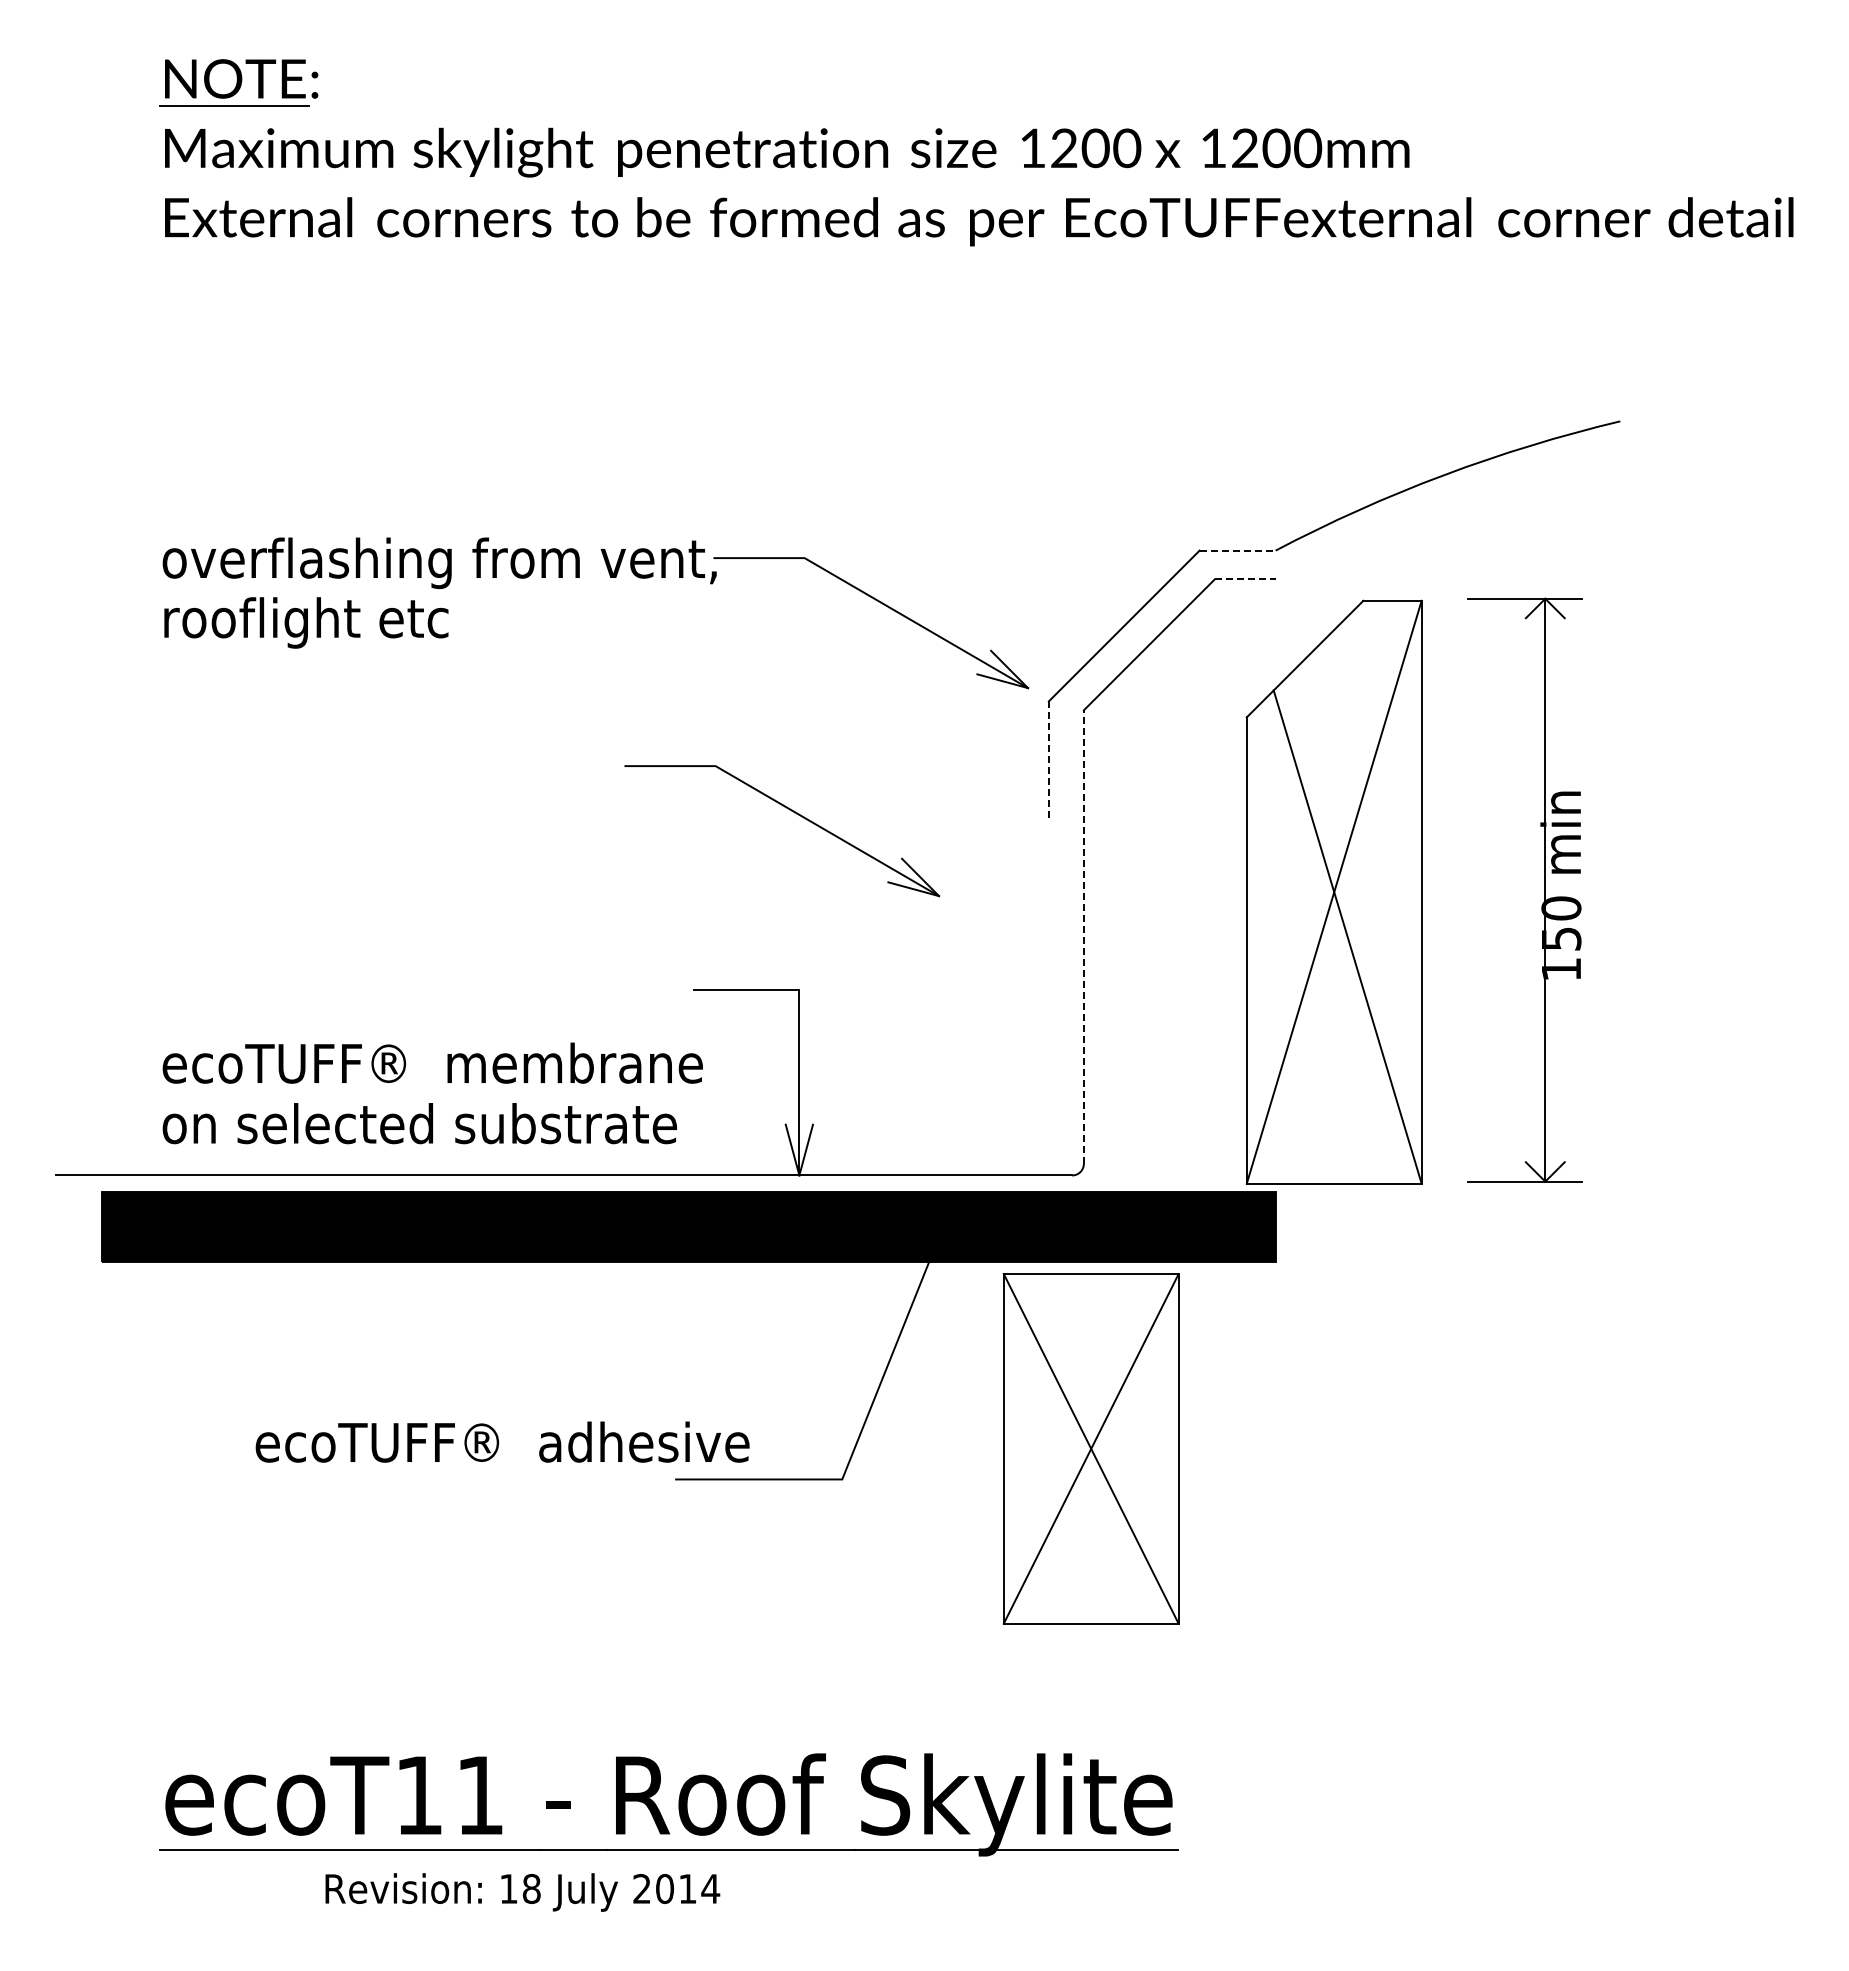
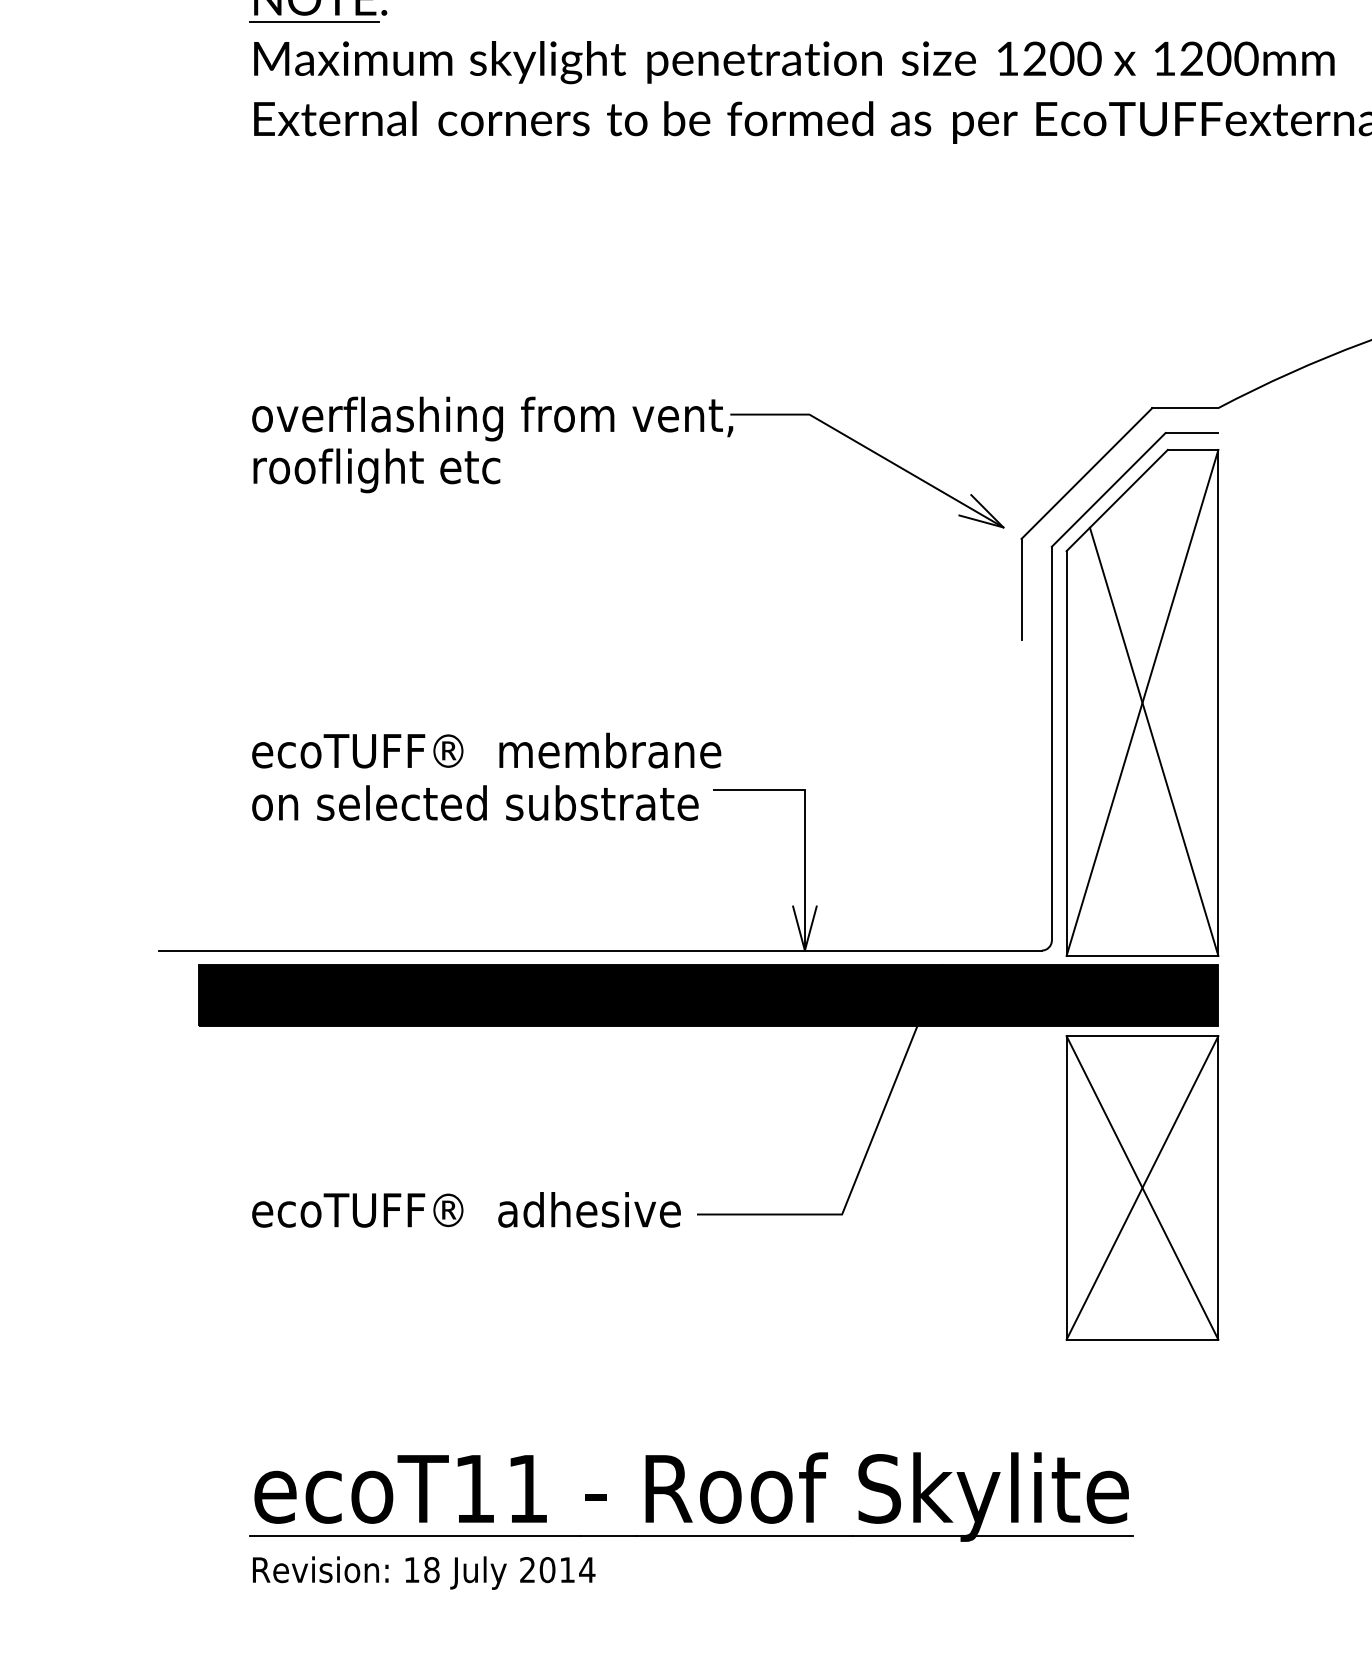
line: (1238, 550) -> (1186, 407), dashed -> solid
line: (1245, 579) -> (1192, 433), dashed -> solid
line: (1048, 759) -> (1021, 589), dashed -> solid
part: (794, 813) -> (800, 636), removed
part: (1333, 891) -> (1141, 702), moved
line: (1083, 937) -> (1051, 743), dashed -> solid
text: (432, 1093) -> (486, 776), moved
text: (502, 1441) -> (466, 1209), moved
part: (1090, 1448) -> (1141, 1187), moved
text: (522, 1892) -> (423, 1573), moved

